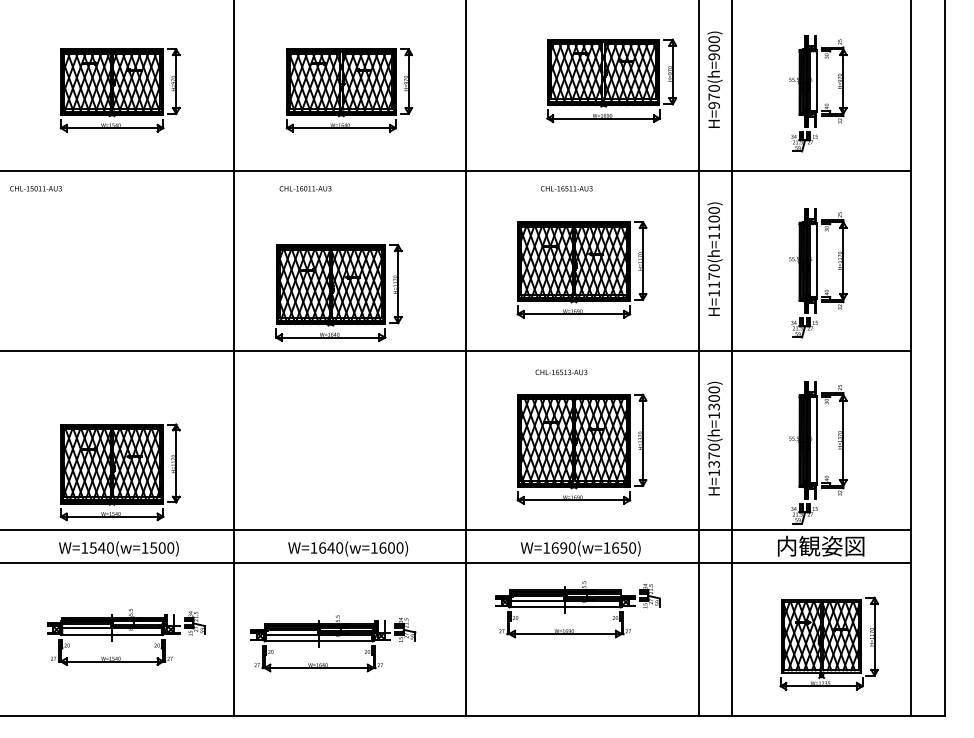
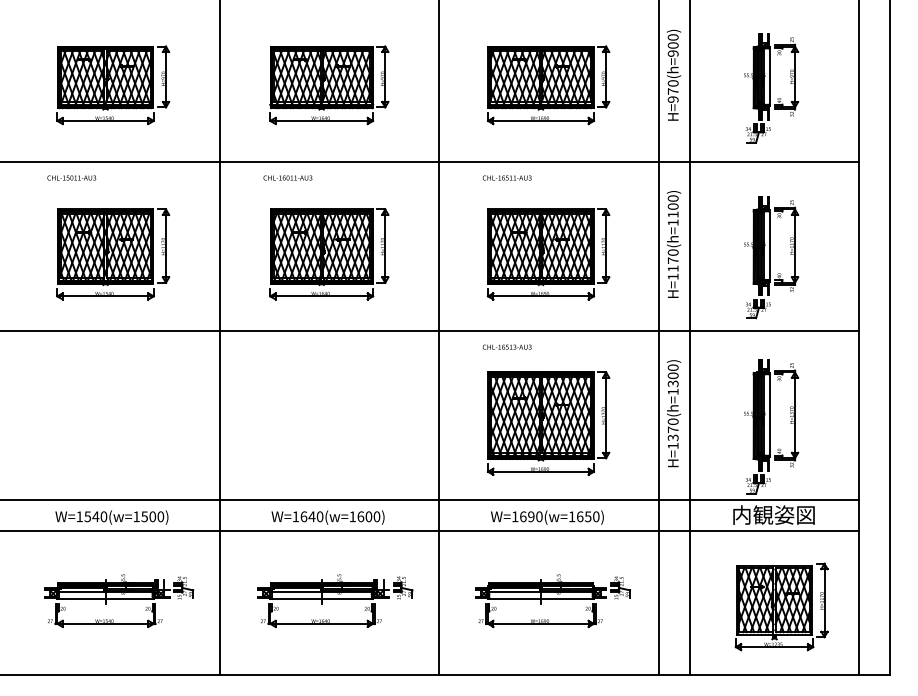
part: (611, 81) -> (548, 85), moved
text: (35, 188) -> (71, 177), moved
text: (566, 188) -> (506, 177), moved
part: (339, 293) -> (329, 254), moved
text: (560, 371) -> (506, 346), moved
part: (120, 472) -> (113, 254), moved
part: (577, 610) -> (552, 601), moved
part: (333, 644) -> (335, 601), moved

